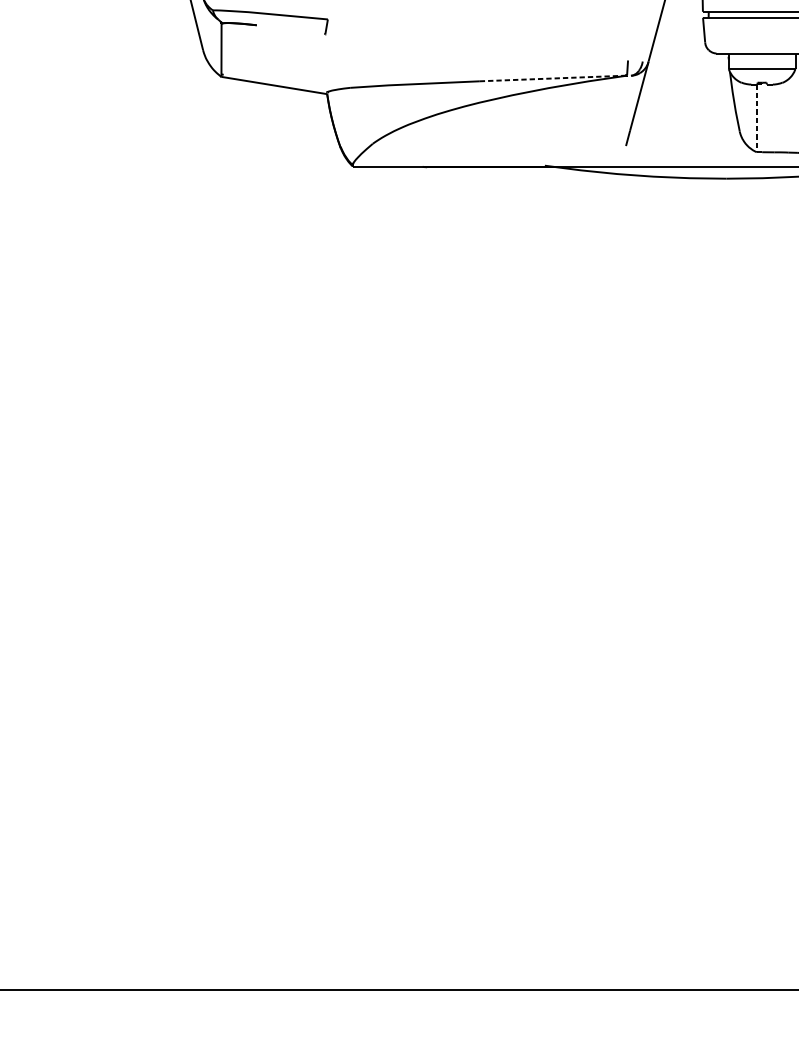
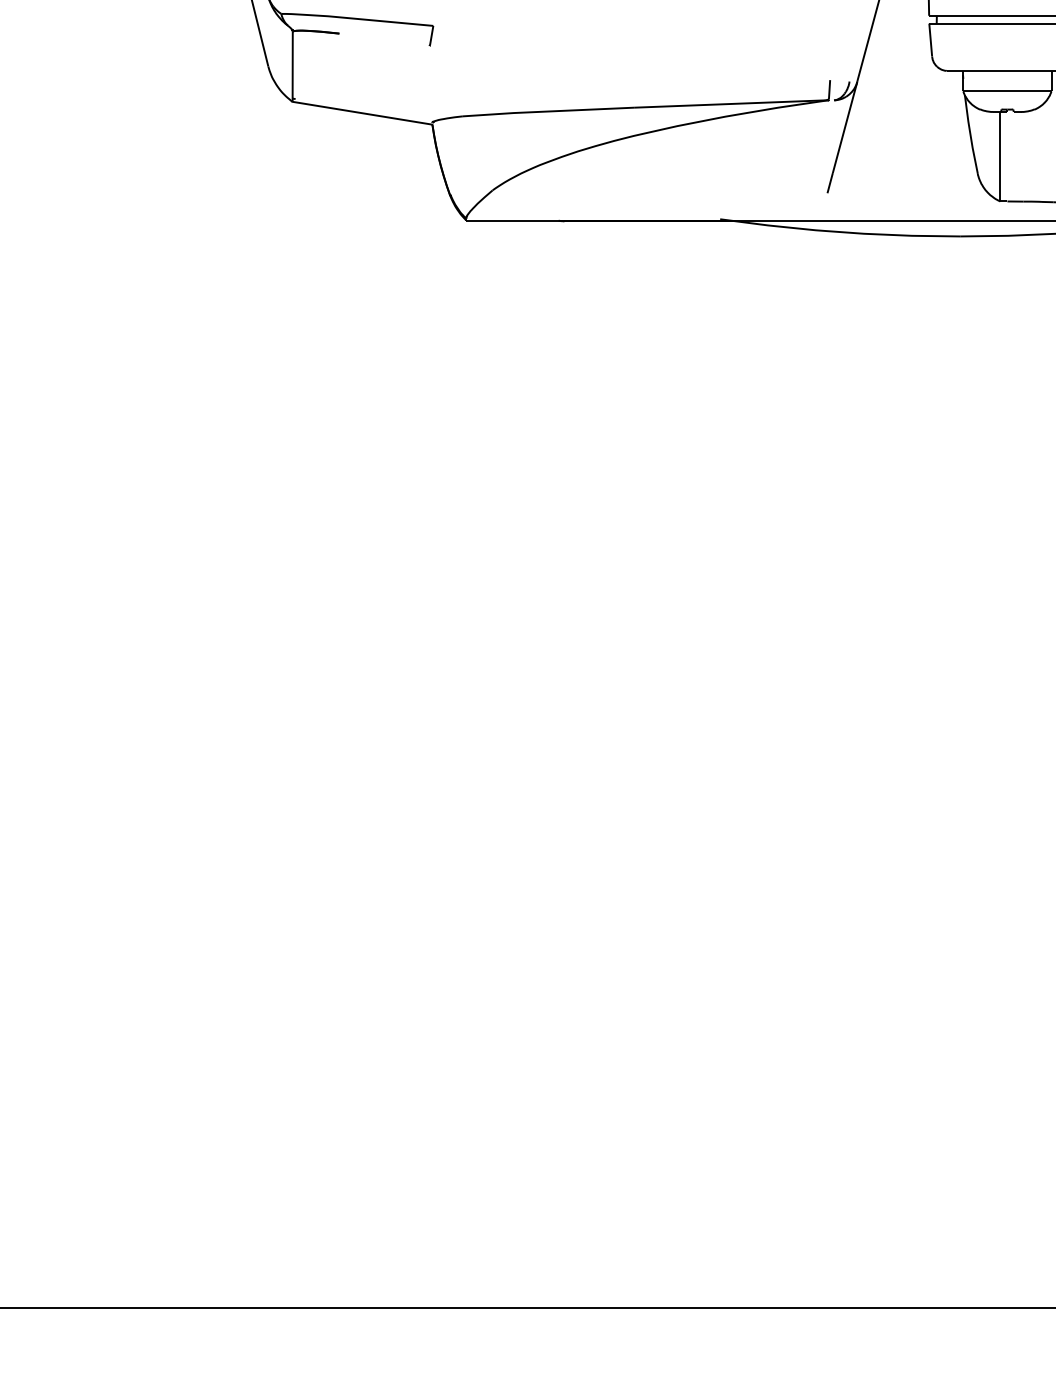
line: (552, 78) -> (730, 104), dashed -> solid
line: (756, 118) -> (1000, 156), dashed -> solid

